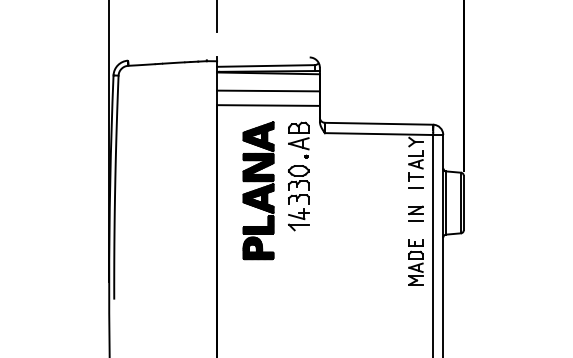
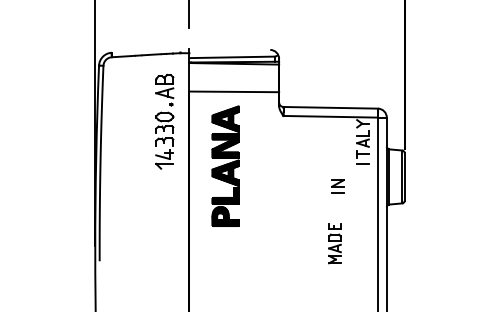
line: (268, 90) -> (234, 78), removed
part: (298, 176) -> (164, 121), moved
part: (415, 213) -> (337, 186), moved
part: (415, 262) -> (334, 243), moved

